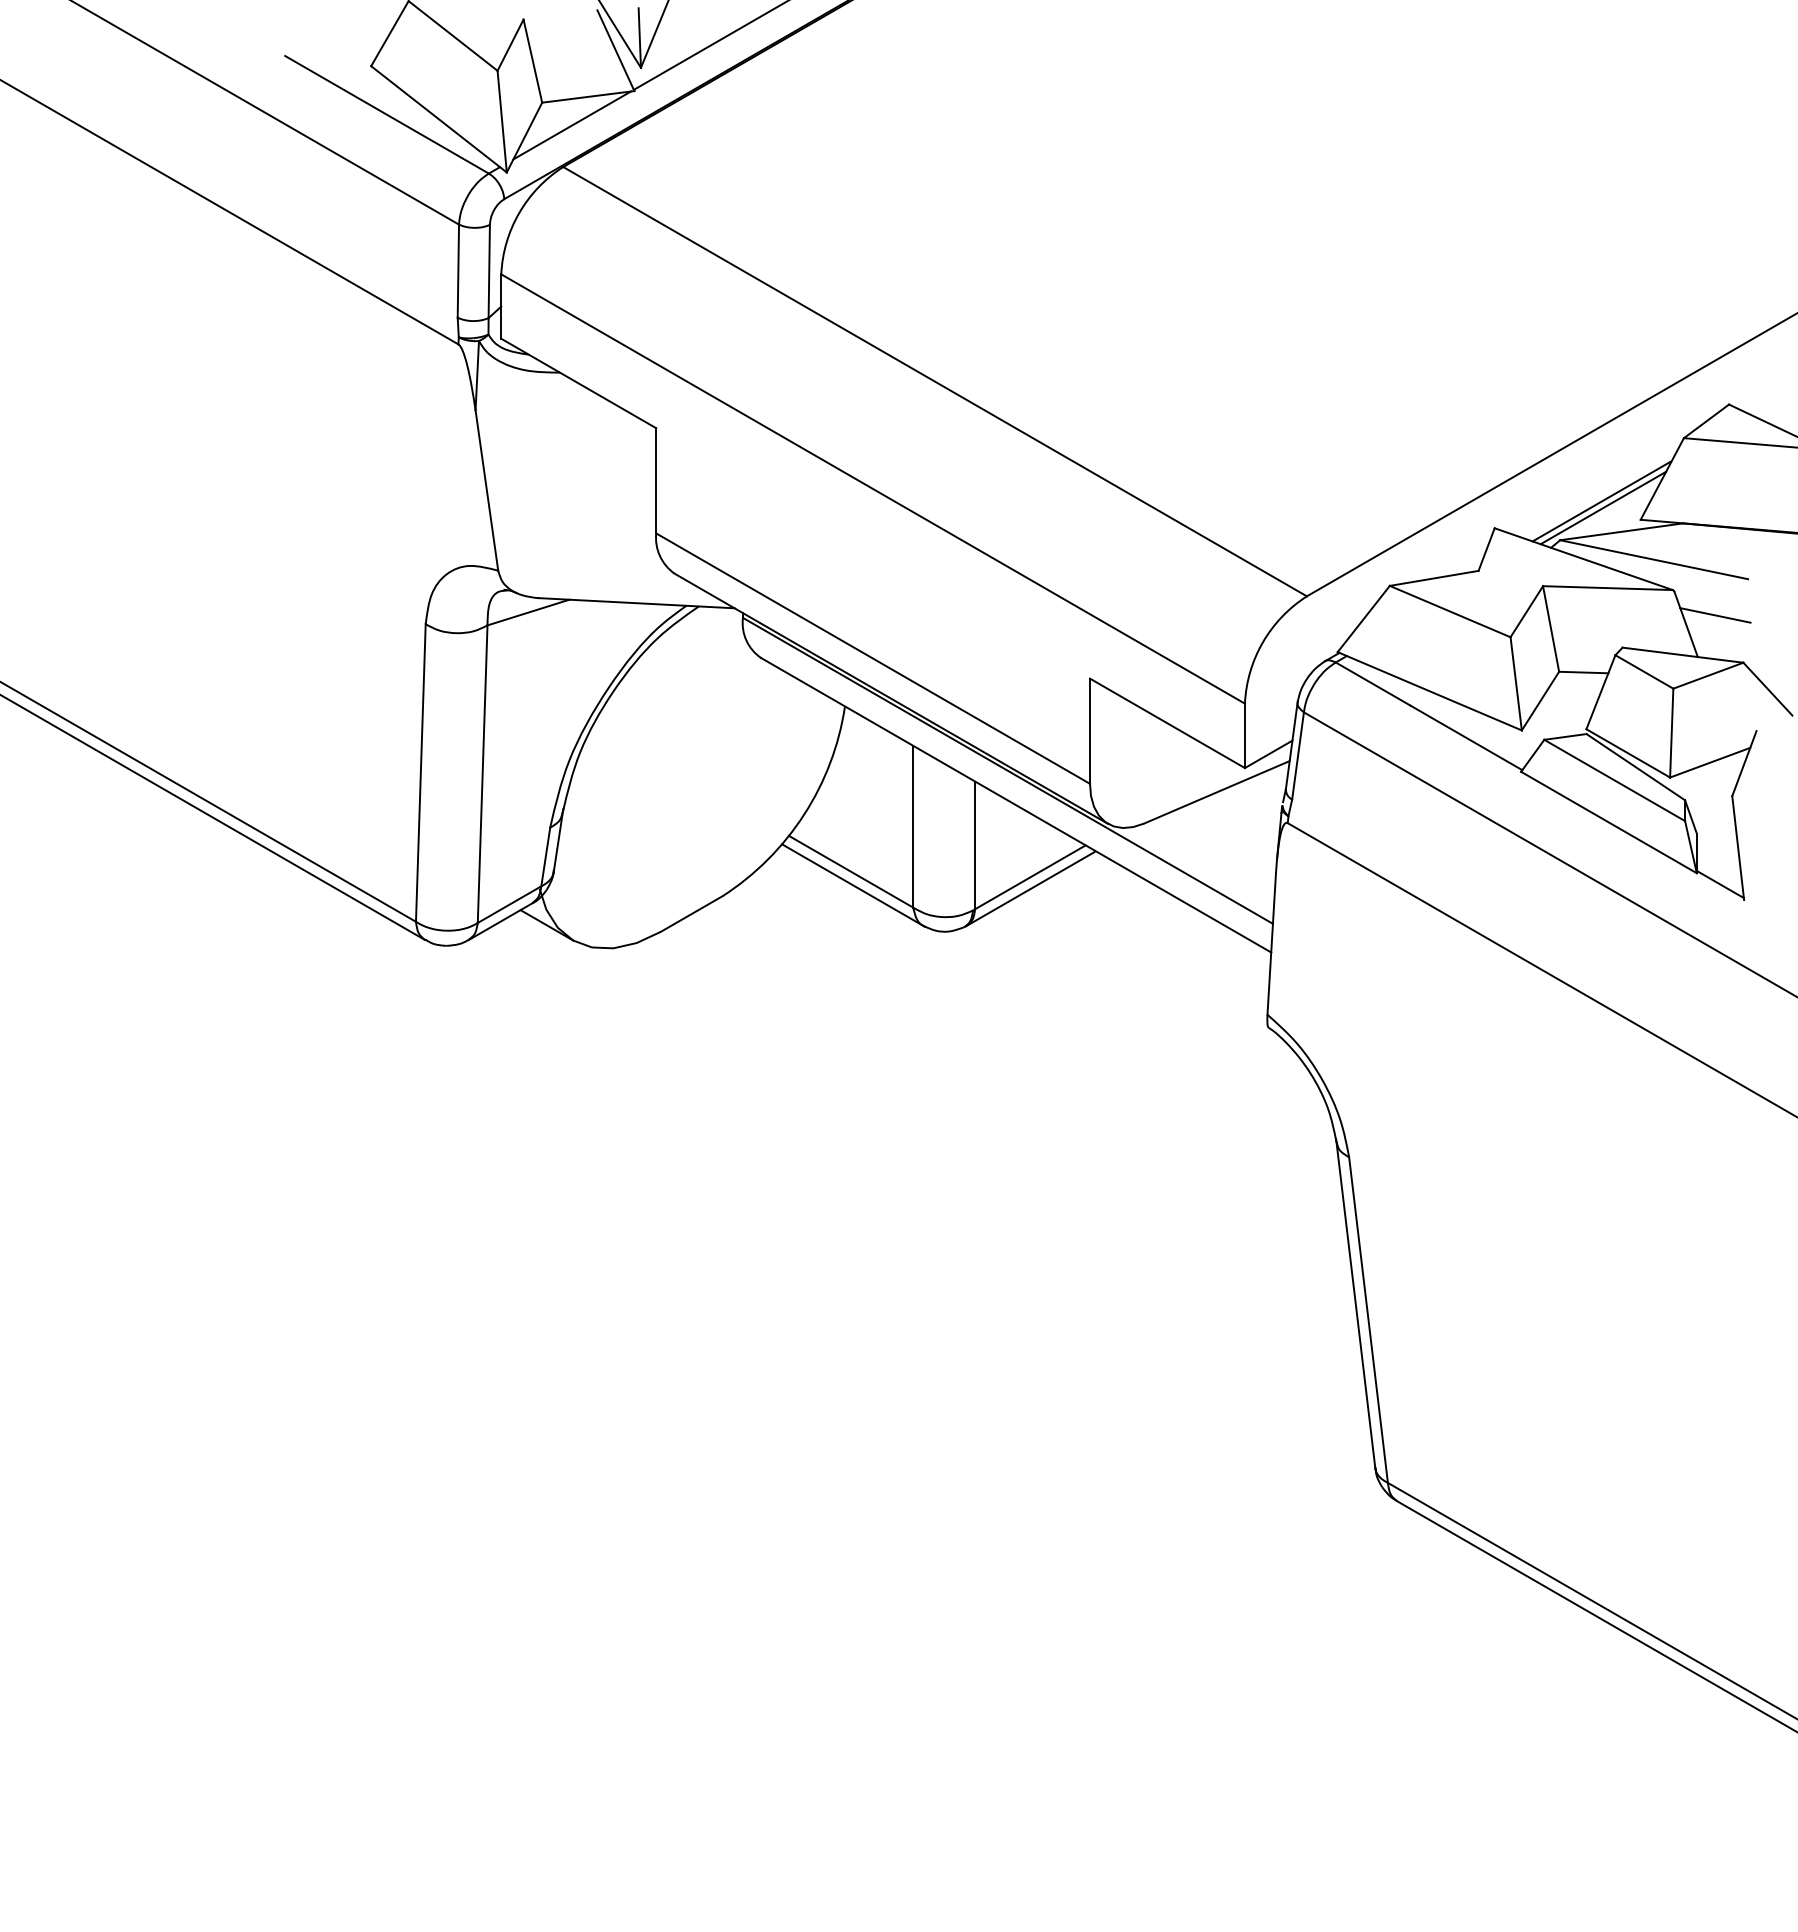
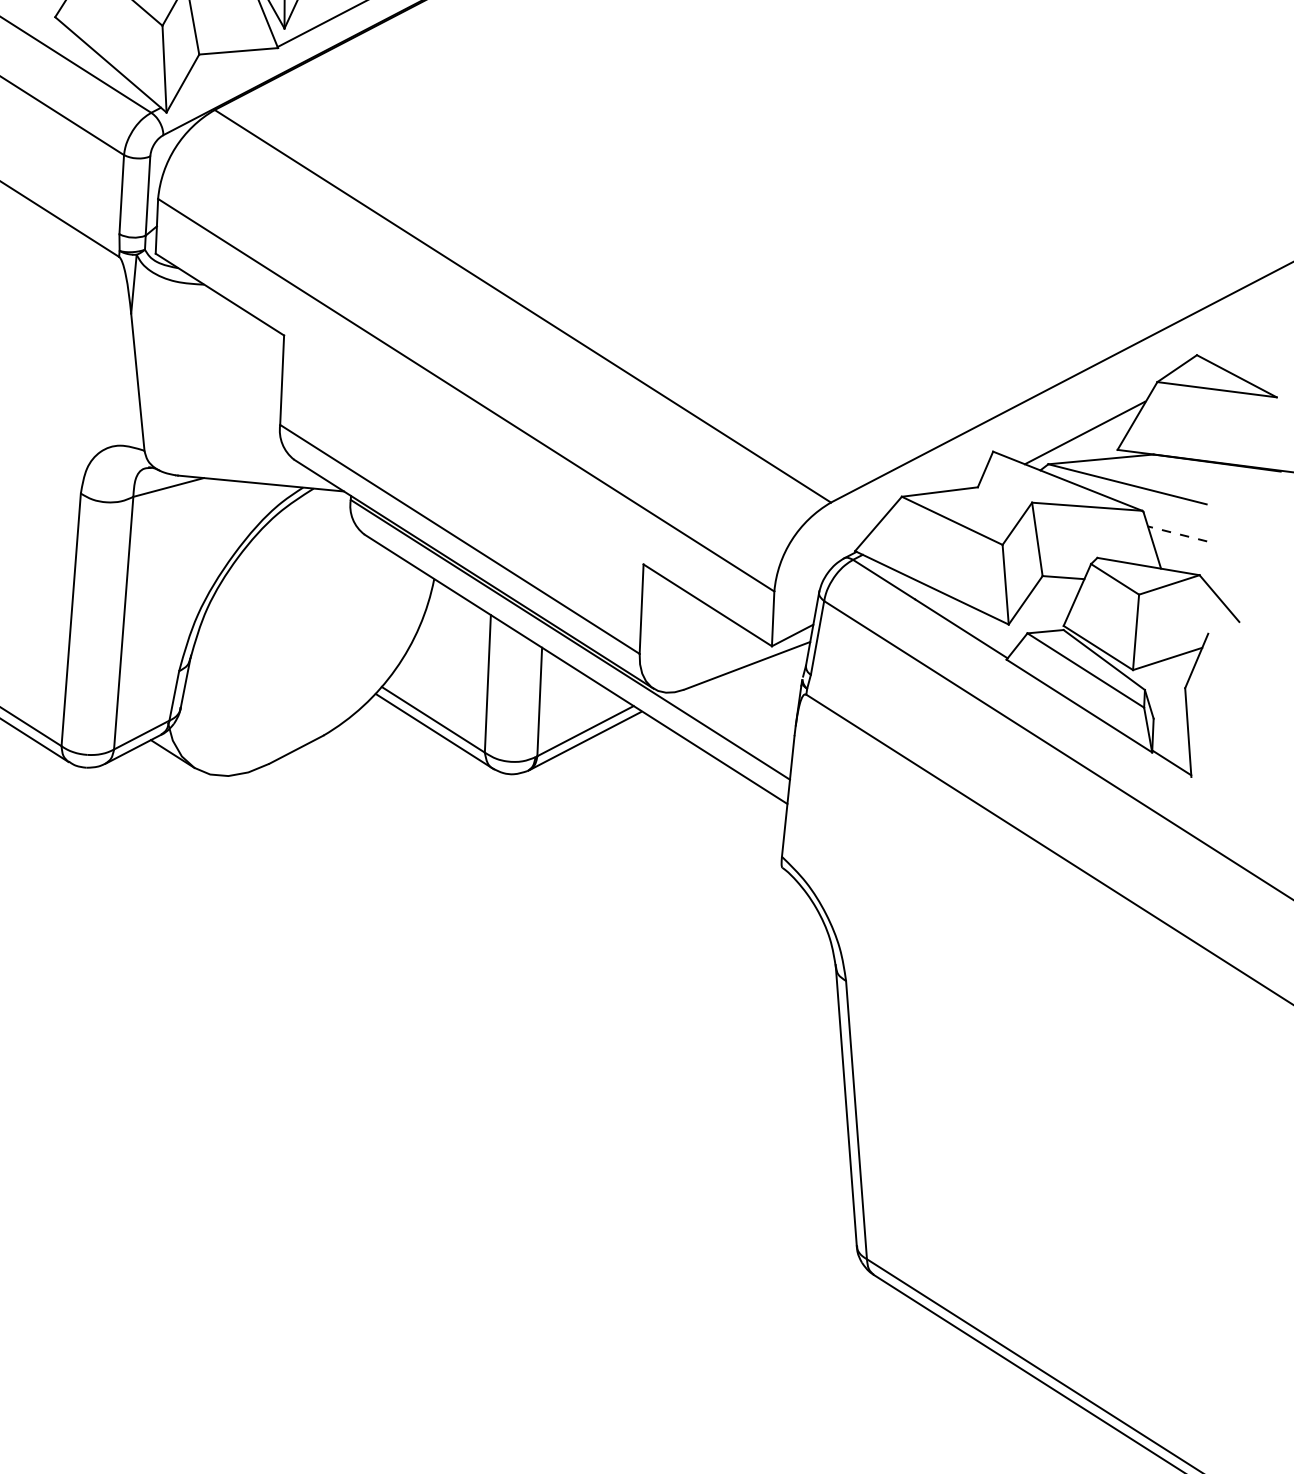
line: (572, 125) -> (224, 75), removed
line: (1603, 507) -> (1086, 438), removed
line: (1715, 615) -> (1177, 534), solid -> dashed

